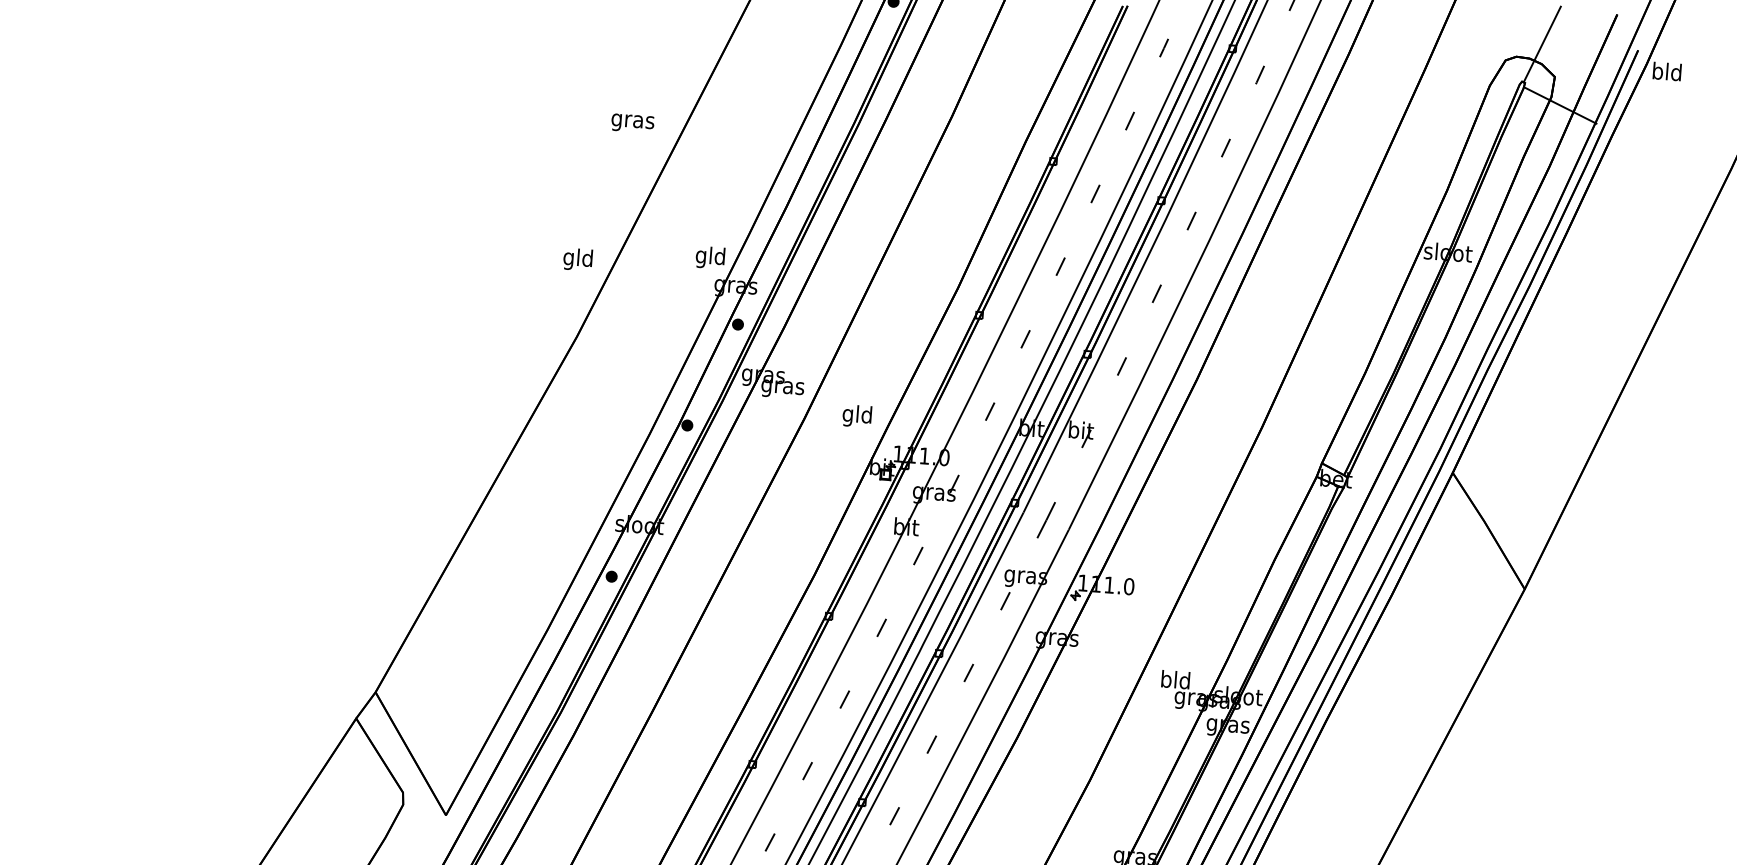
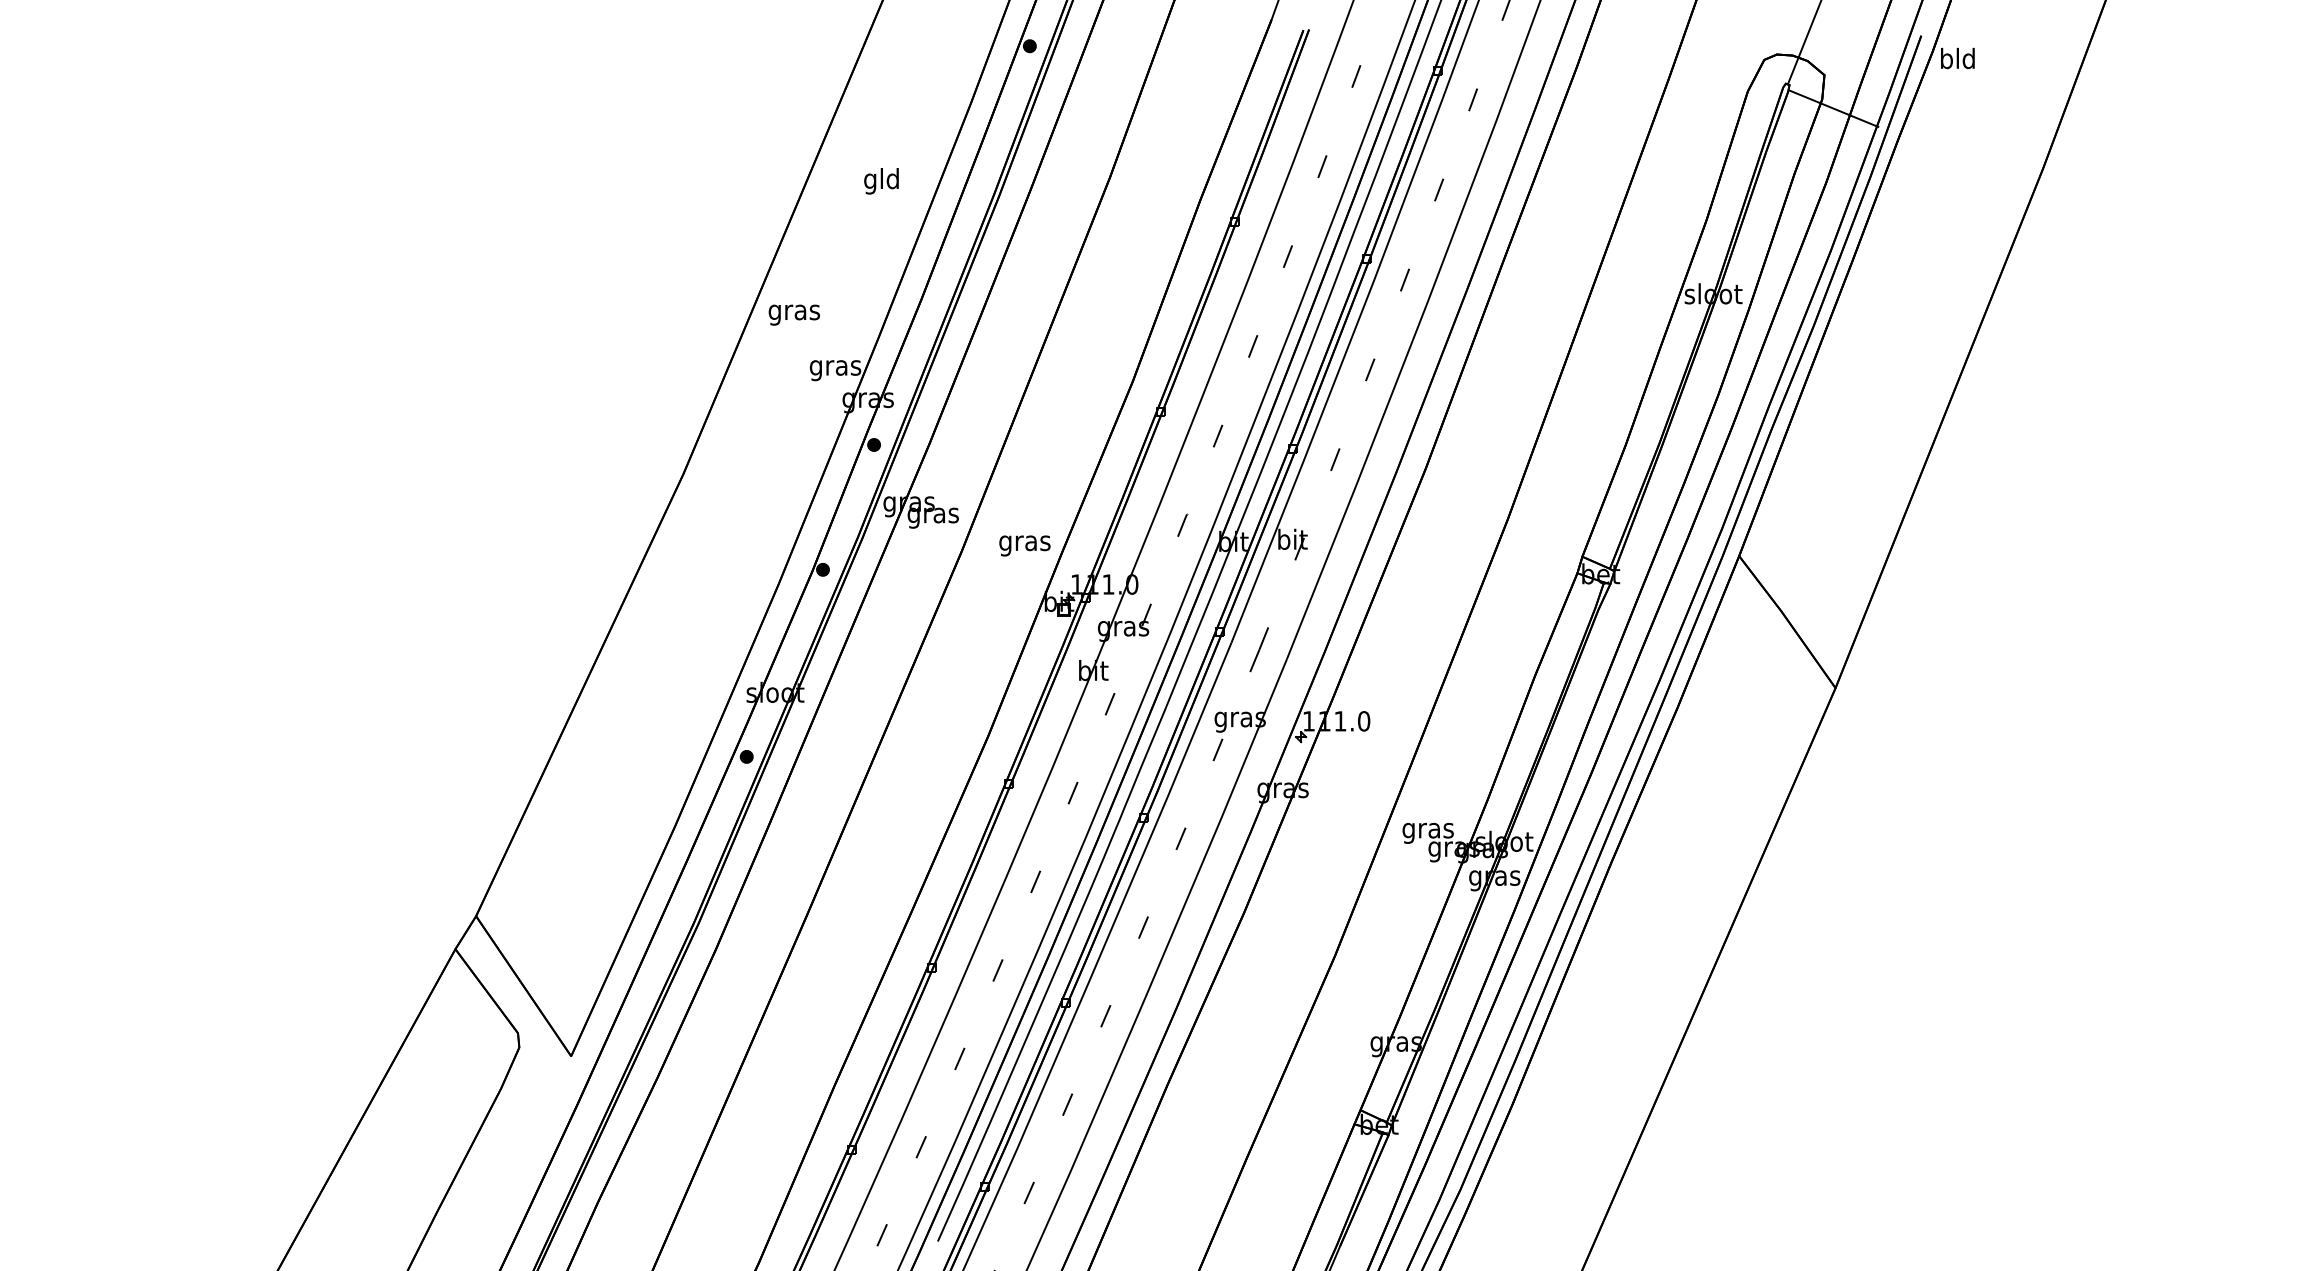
text: (632, 122) -> (793, 314), moved
text: (710, 257) -> (835, 367), gld -> gras
text: (577, 259) -> (881, 181), moved
text: (857, 416) -> (1024, 543), gld -> gras
text: (1175, 681) -> (1427, 830), bld -> gras

